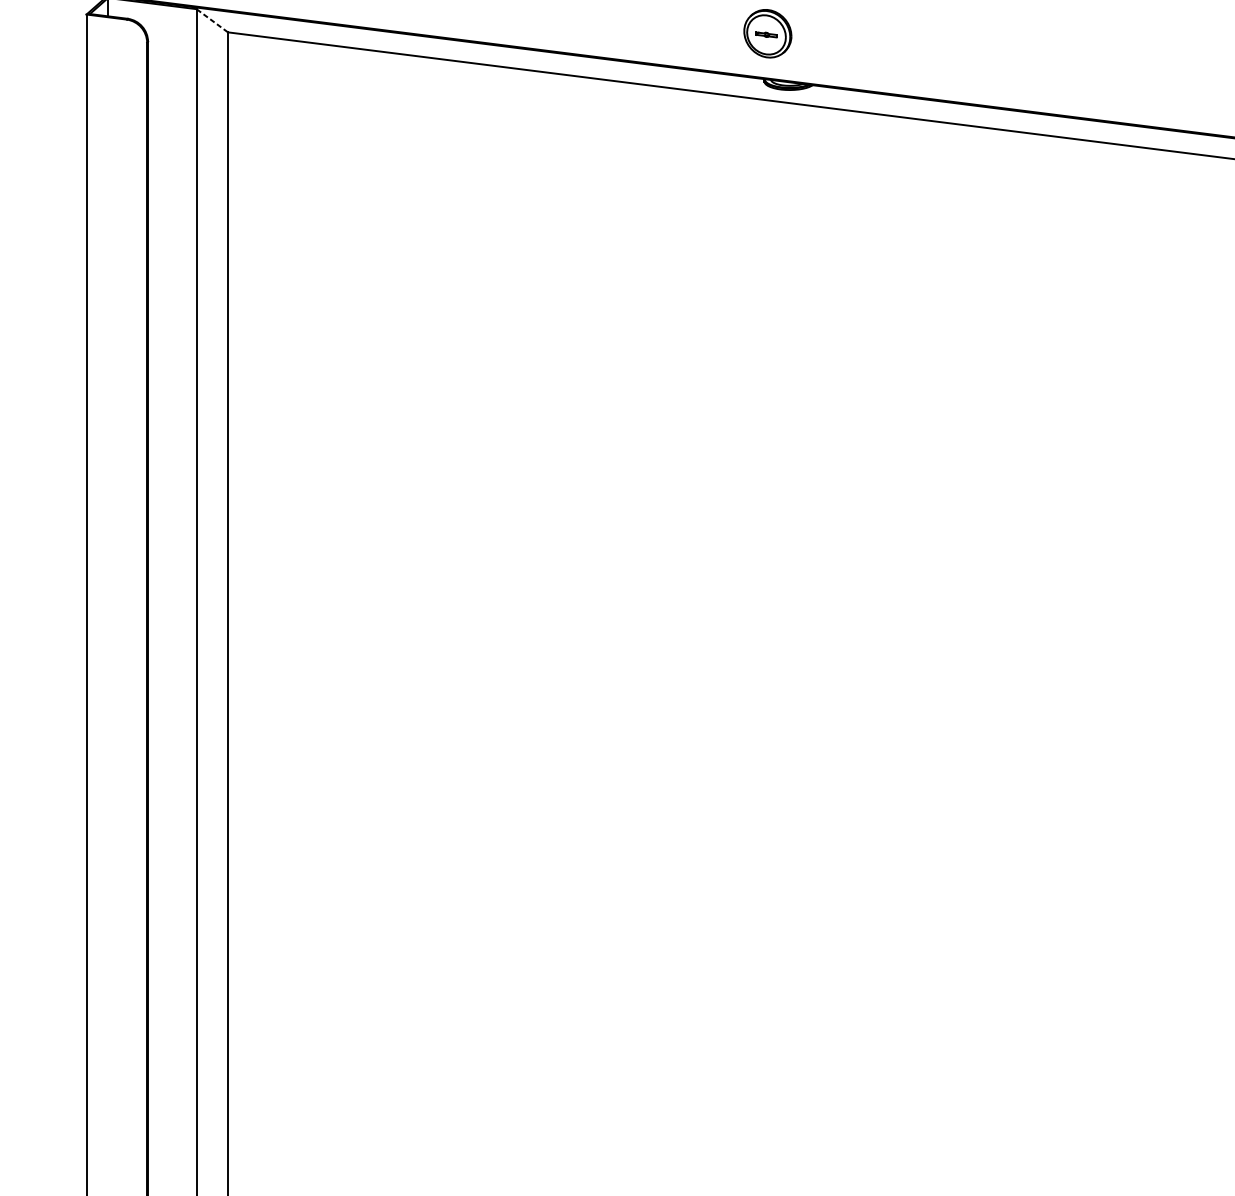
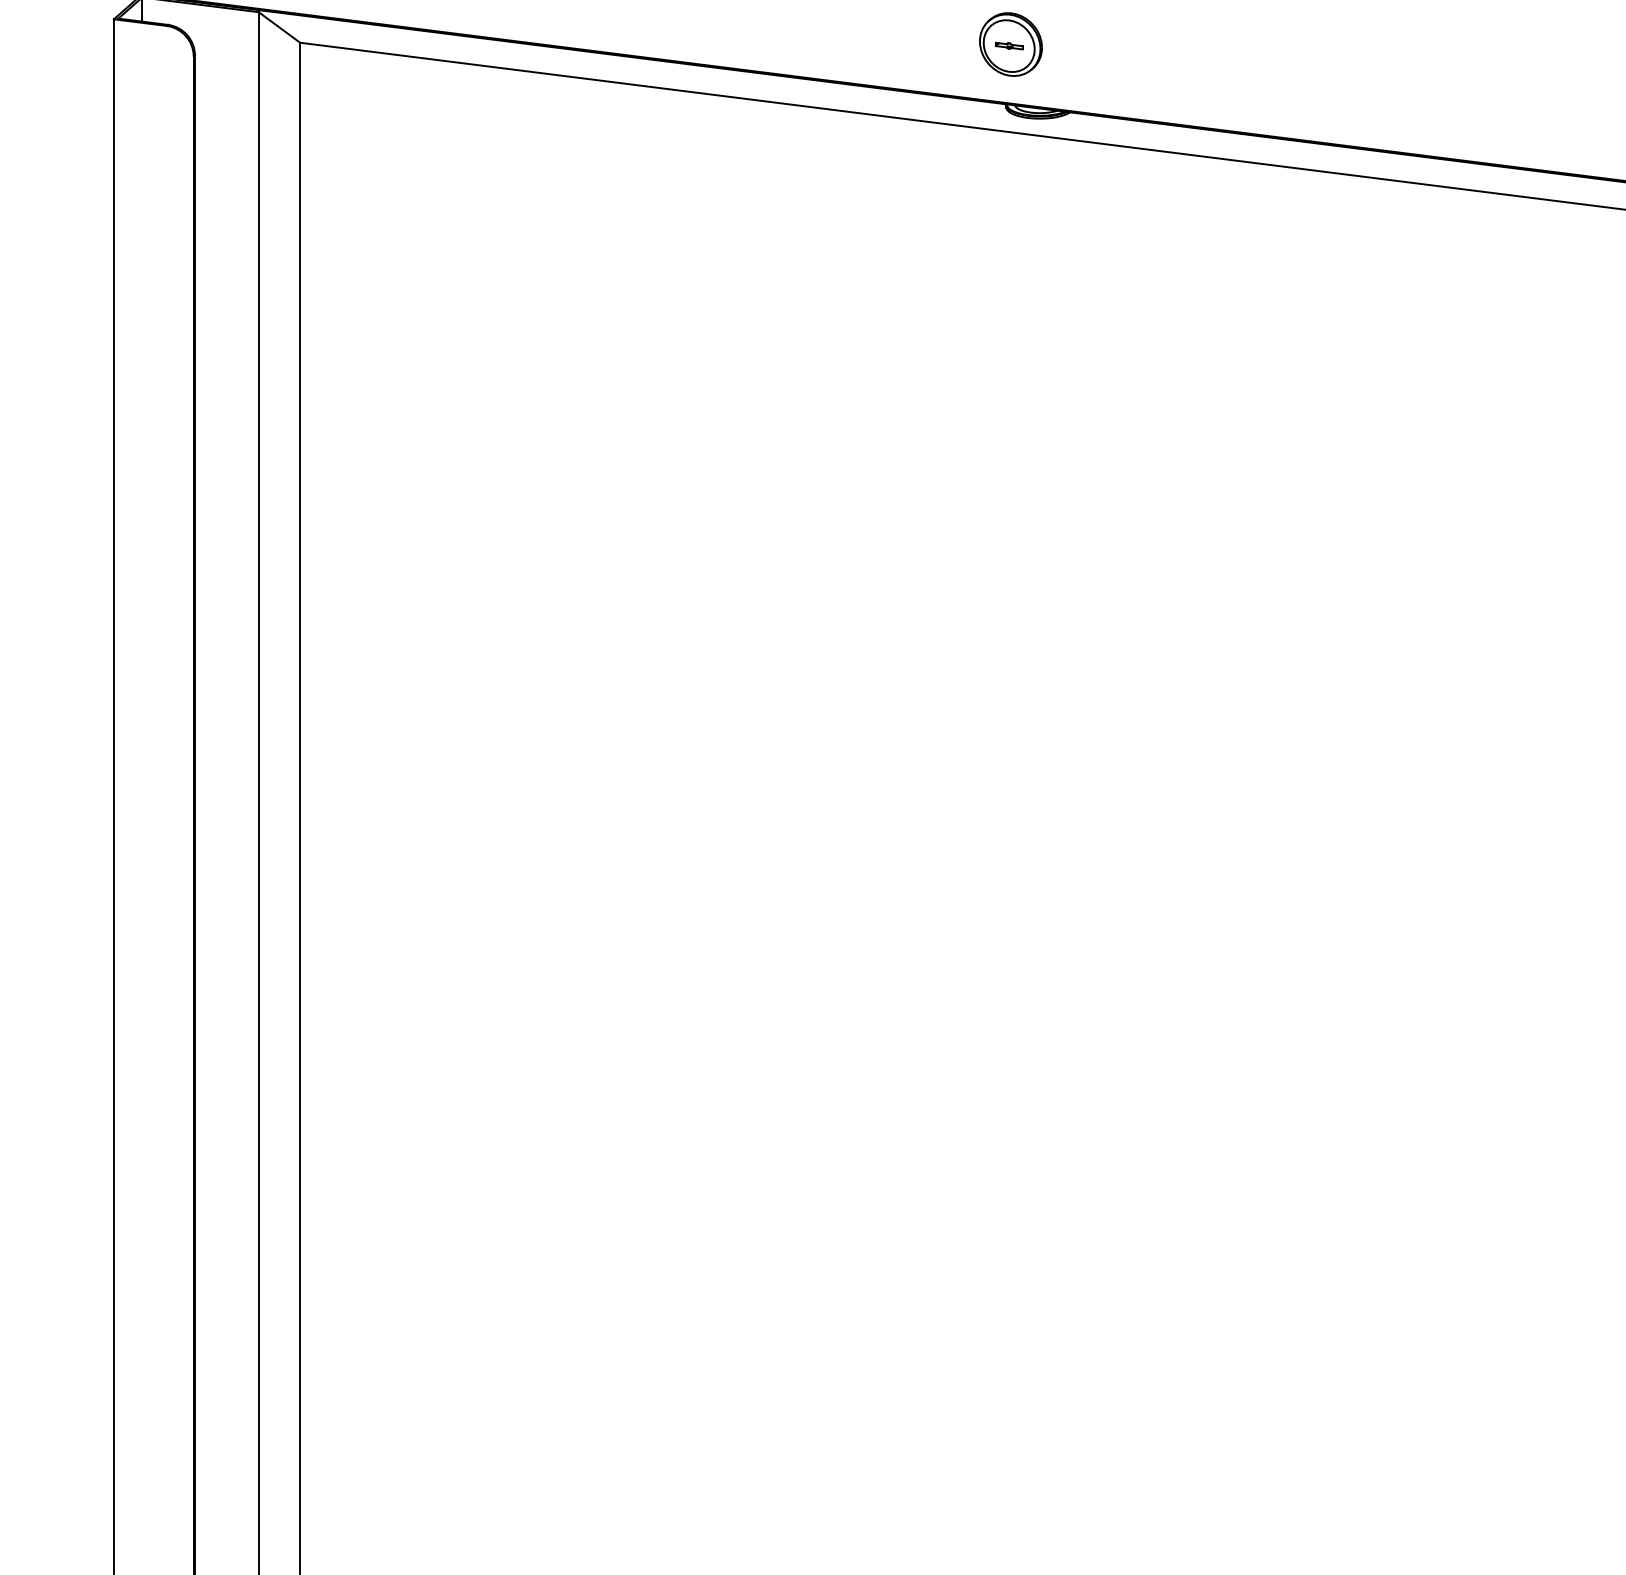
line: (212, 20) -> (279, 27), dashed -> solid

